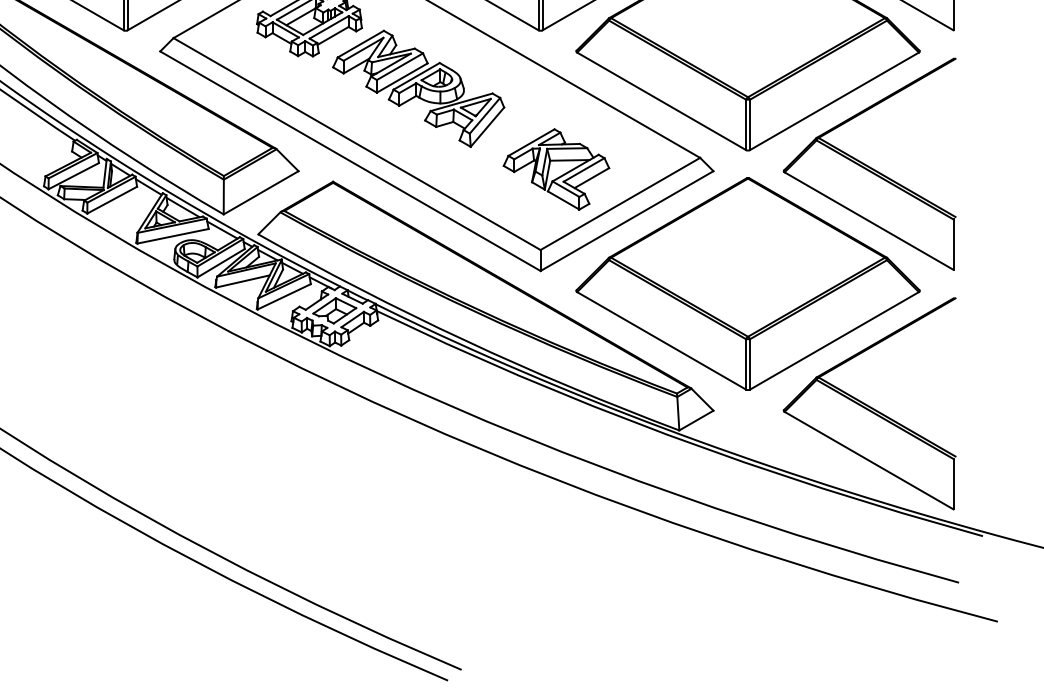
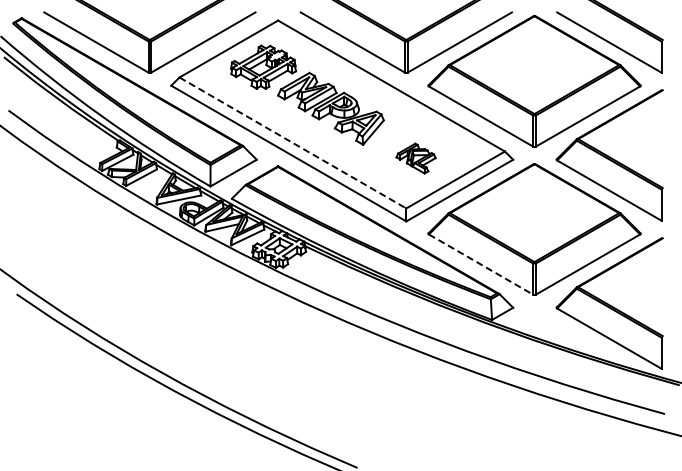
line: (356, 143) -> (292, 142), solid -> dashed
part: (555, 169) -> (415, 158), size x0.6
line: (662, 340) -> (481, 264), solid -> dashed

